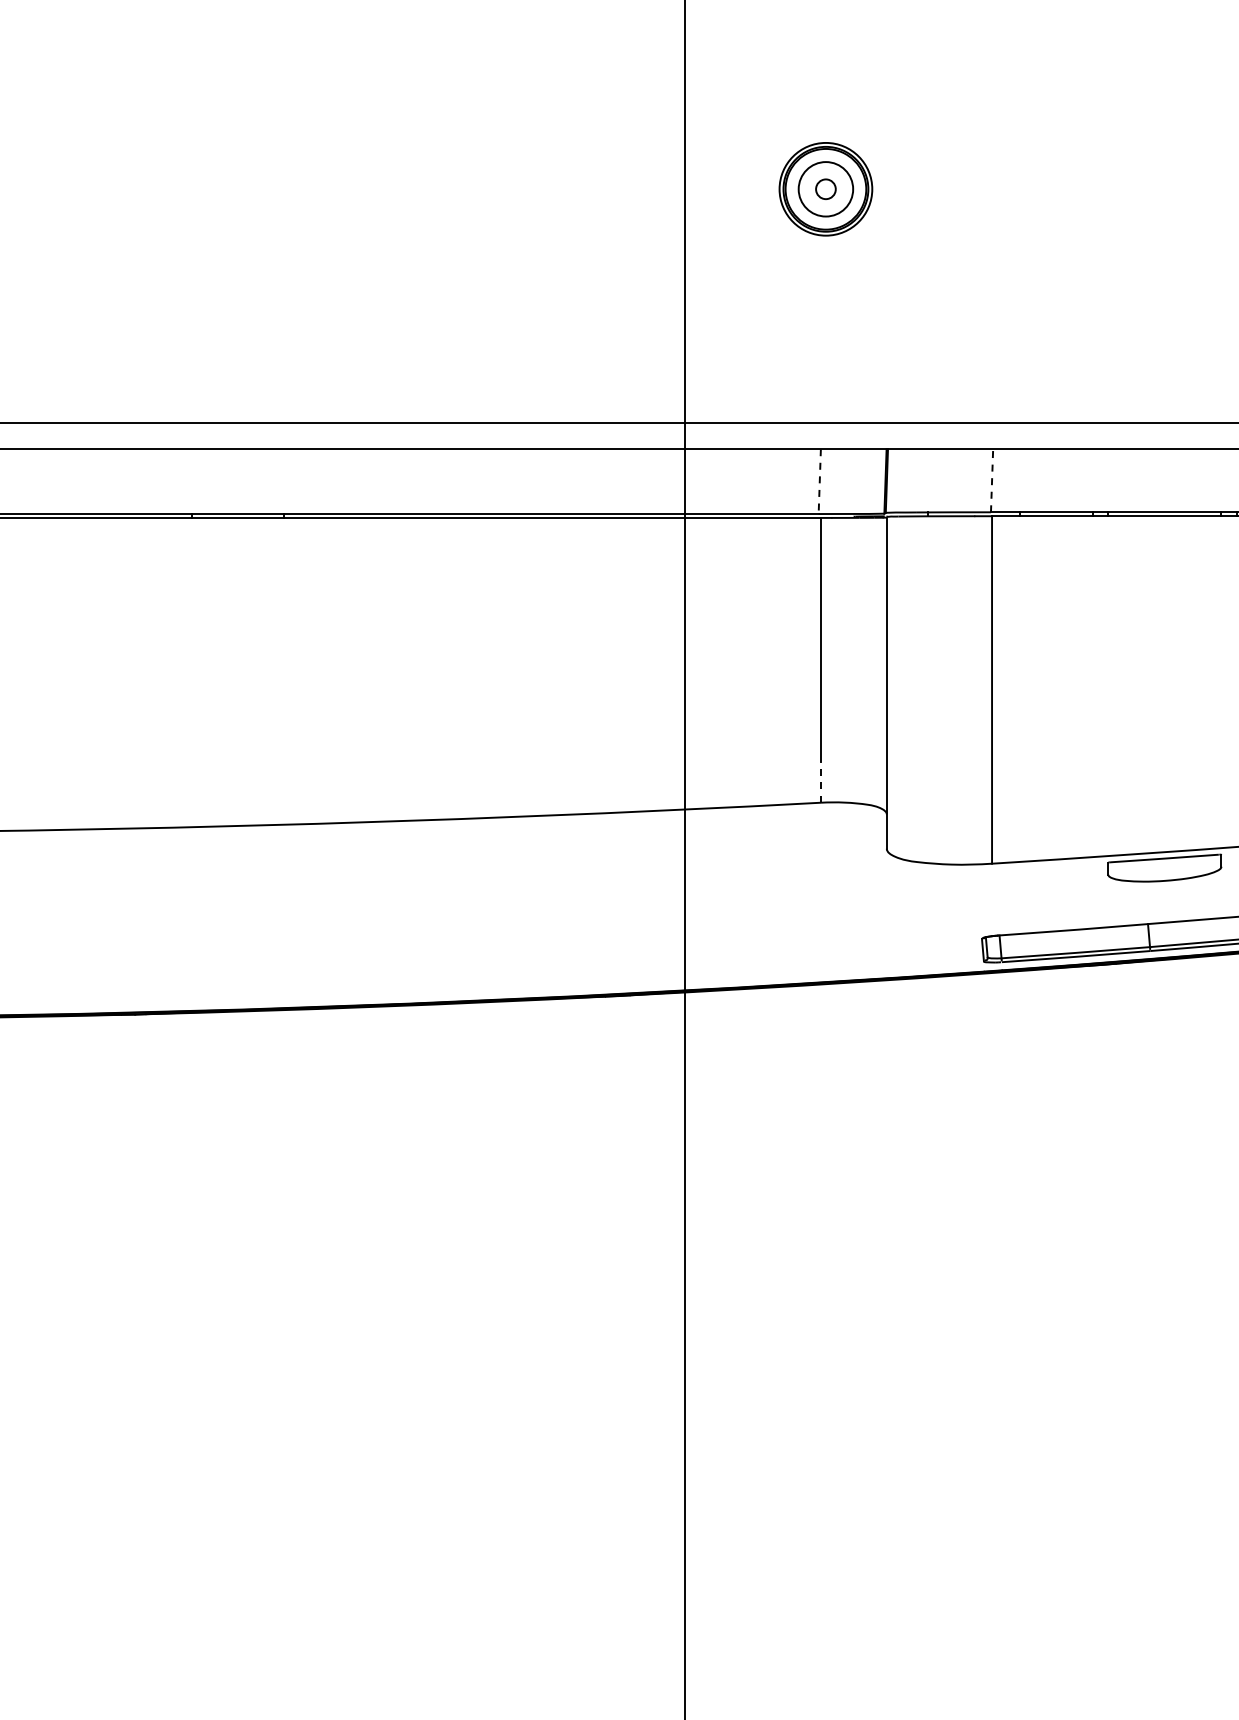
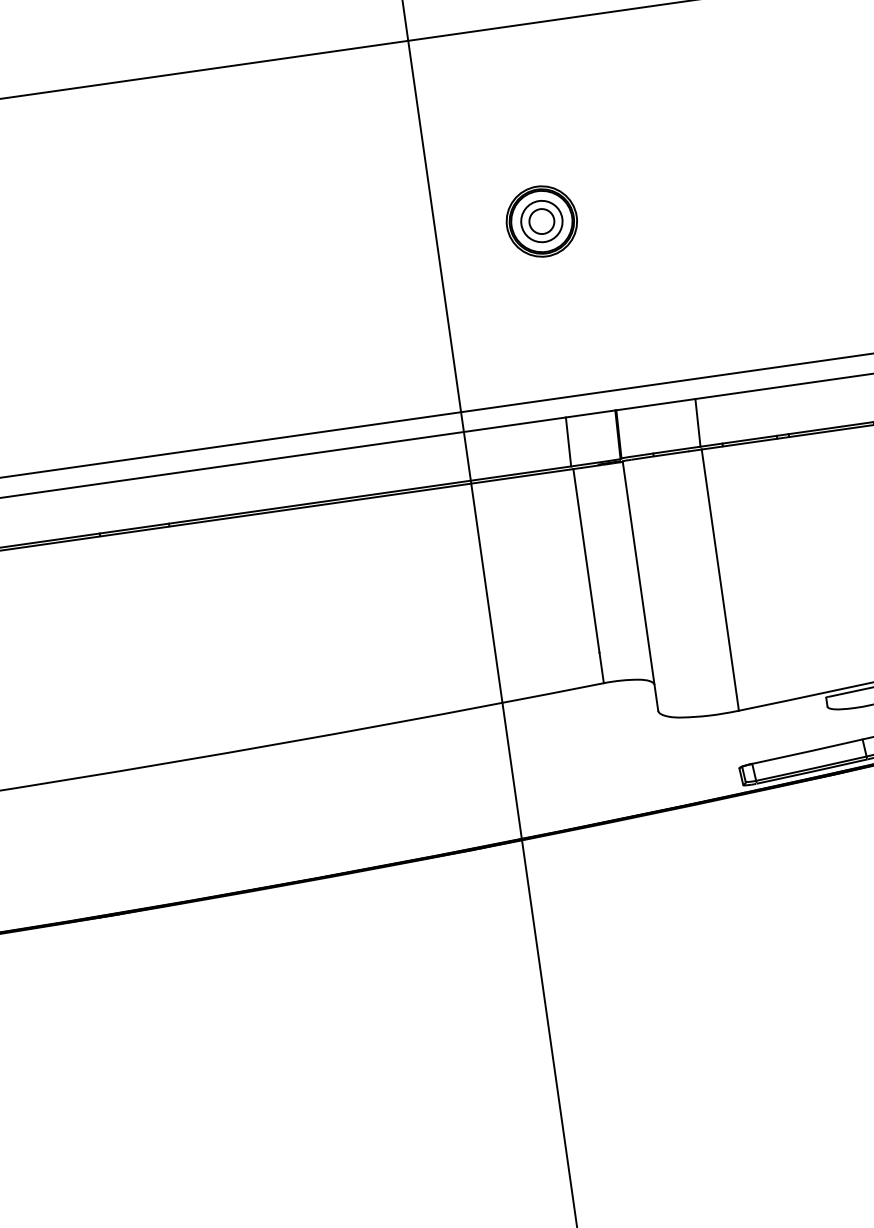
circle: (825, 188) -> (541, 220), size x1.67
line: (992, 480) -> (698, 422), dashed -> solid
line: (819, 482) -> (568, 442), dashed -> solid
line: (821, 781) -> (601, 667), dashed -> solid

